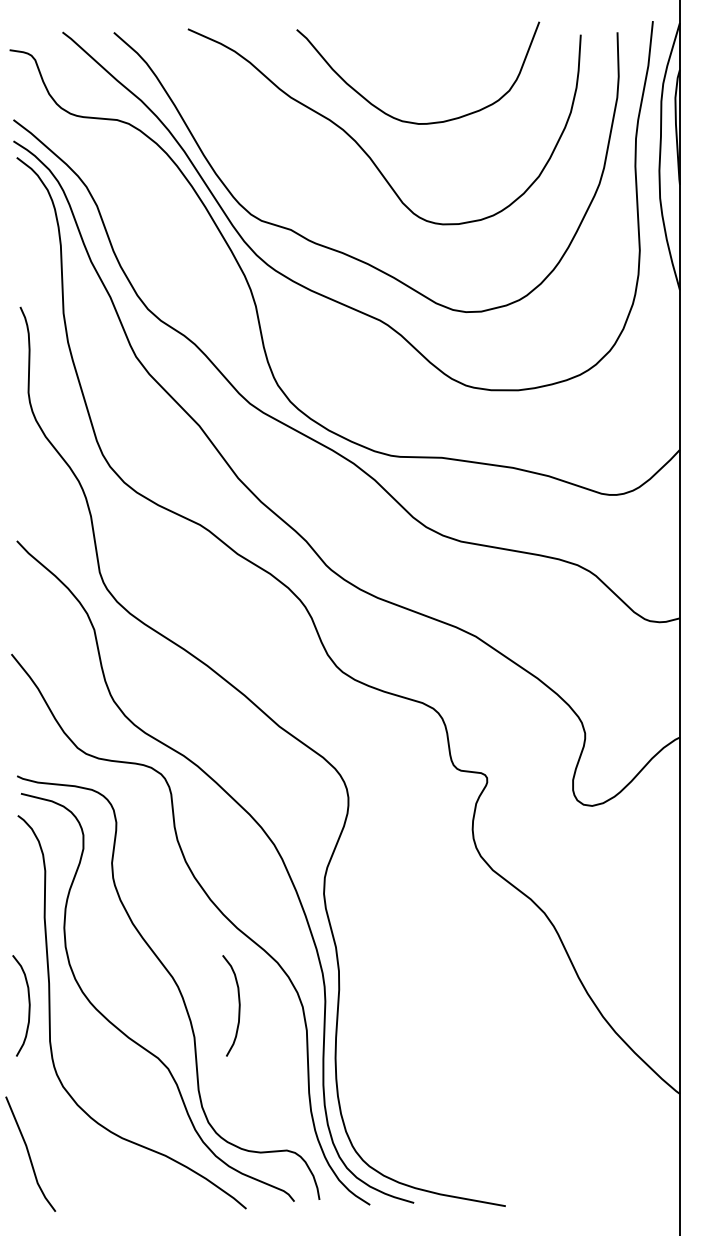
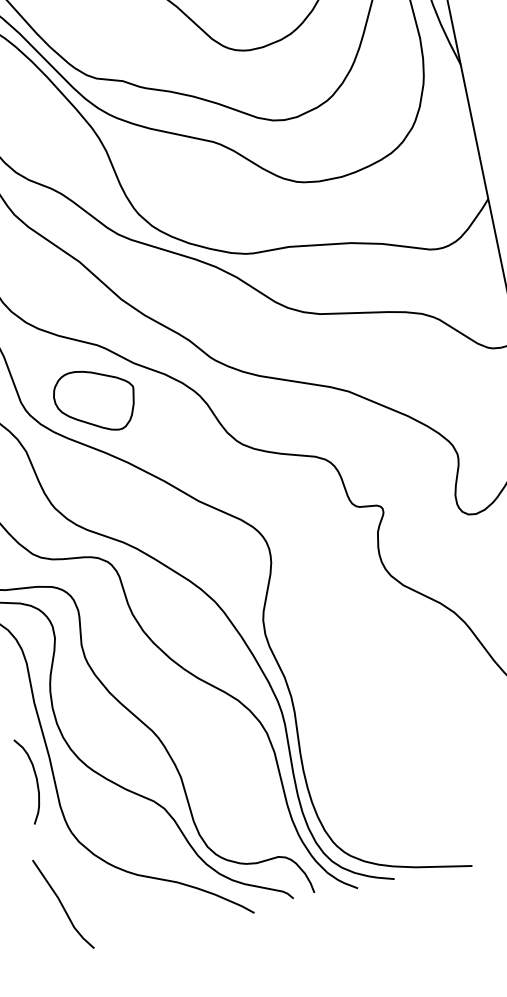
part: (184, 588) -> (95, 401), added
curve: (238, 1005) -> (212, 743), removed

